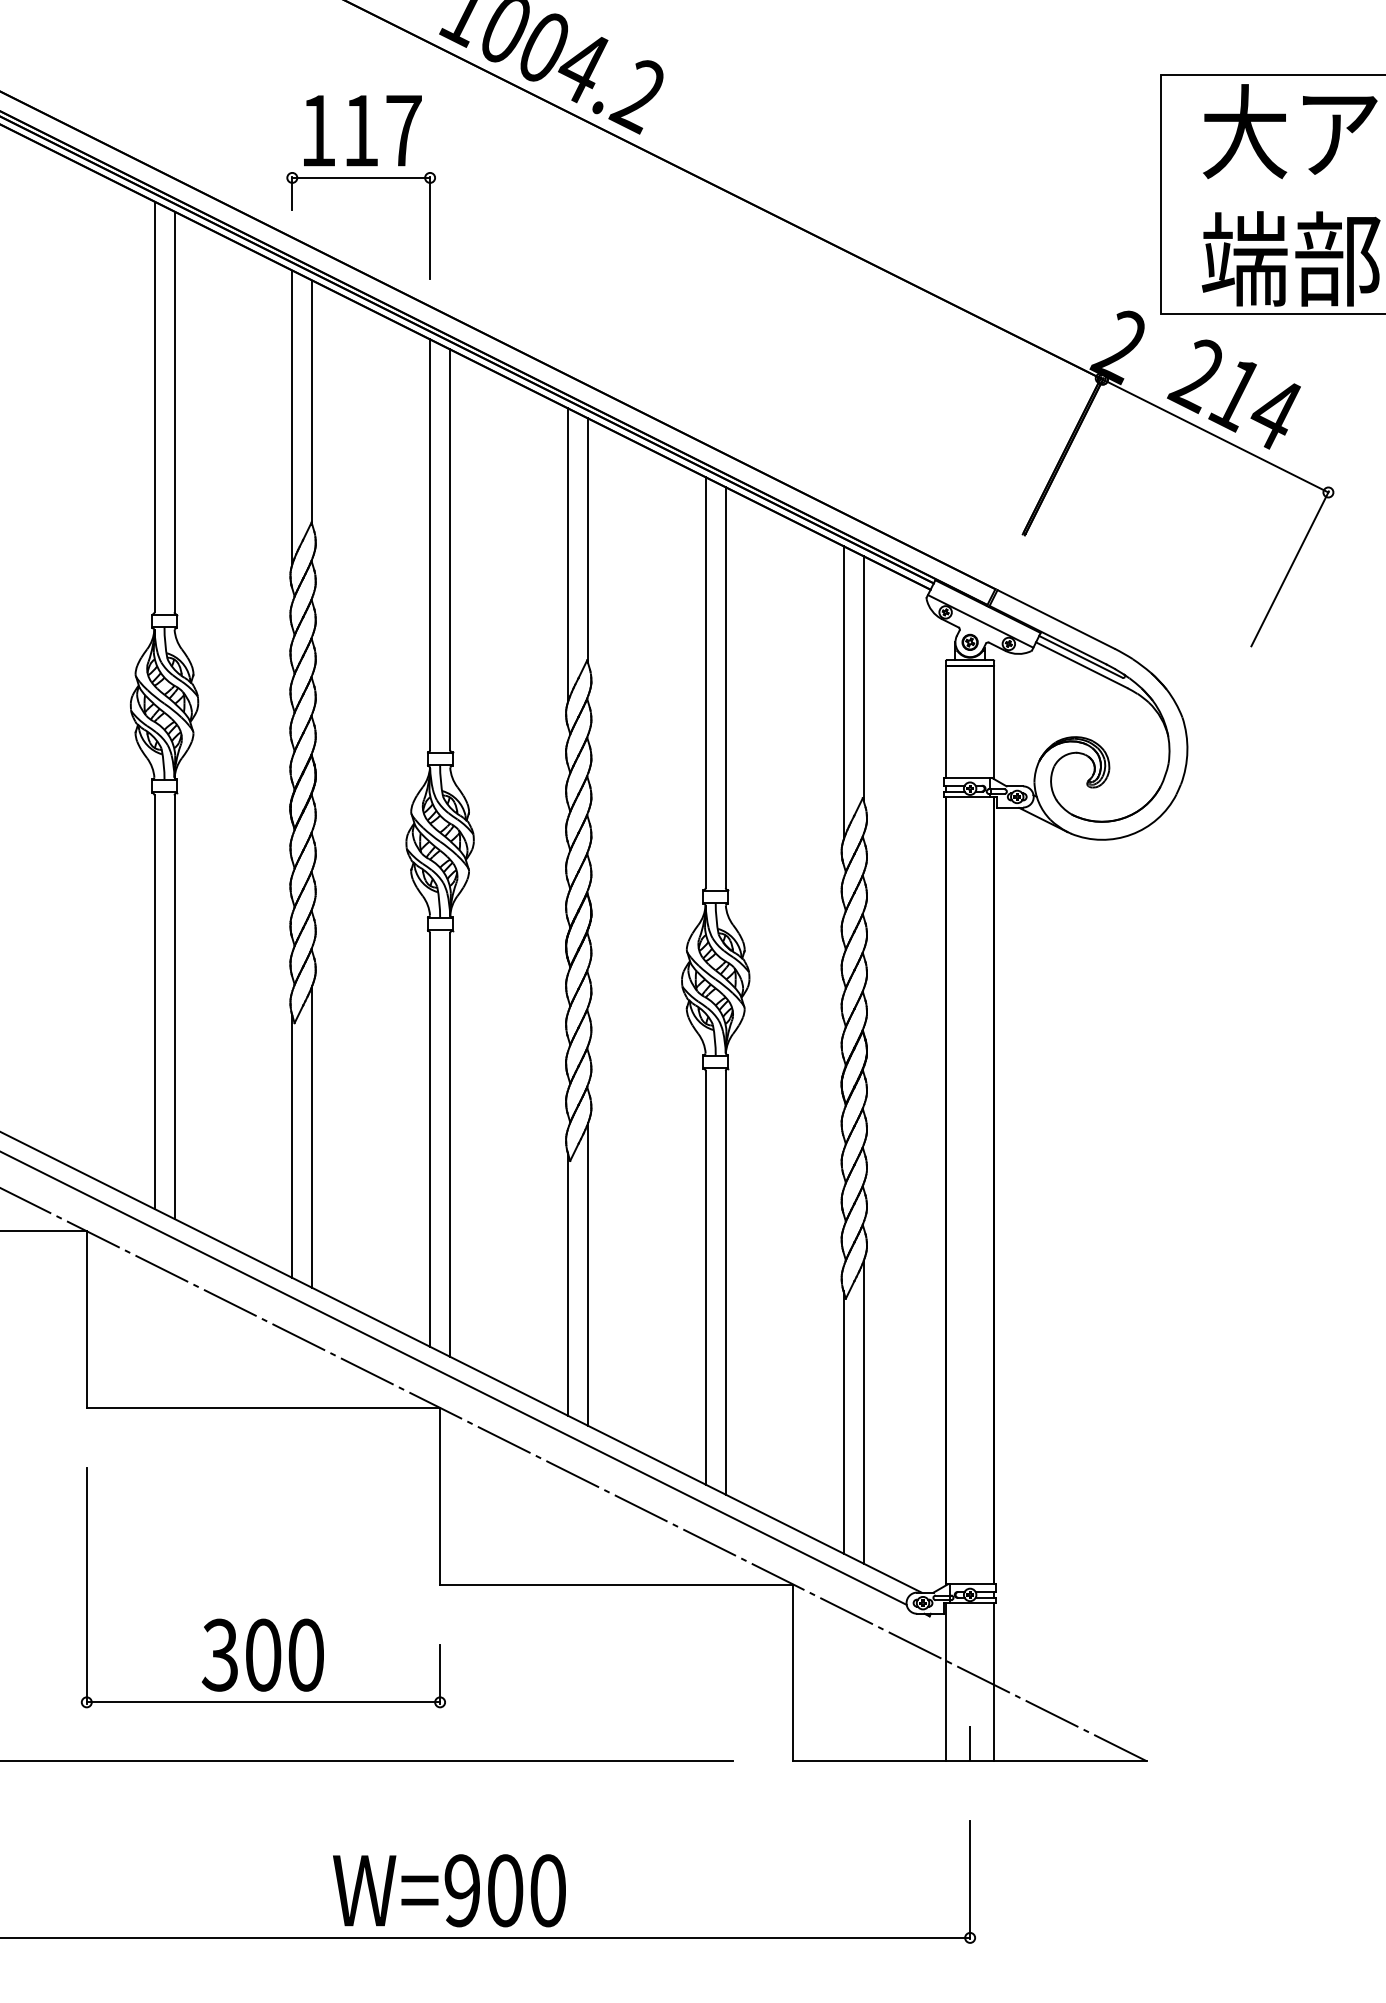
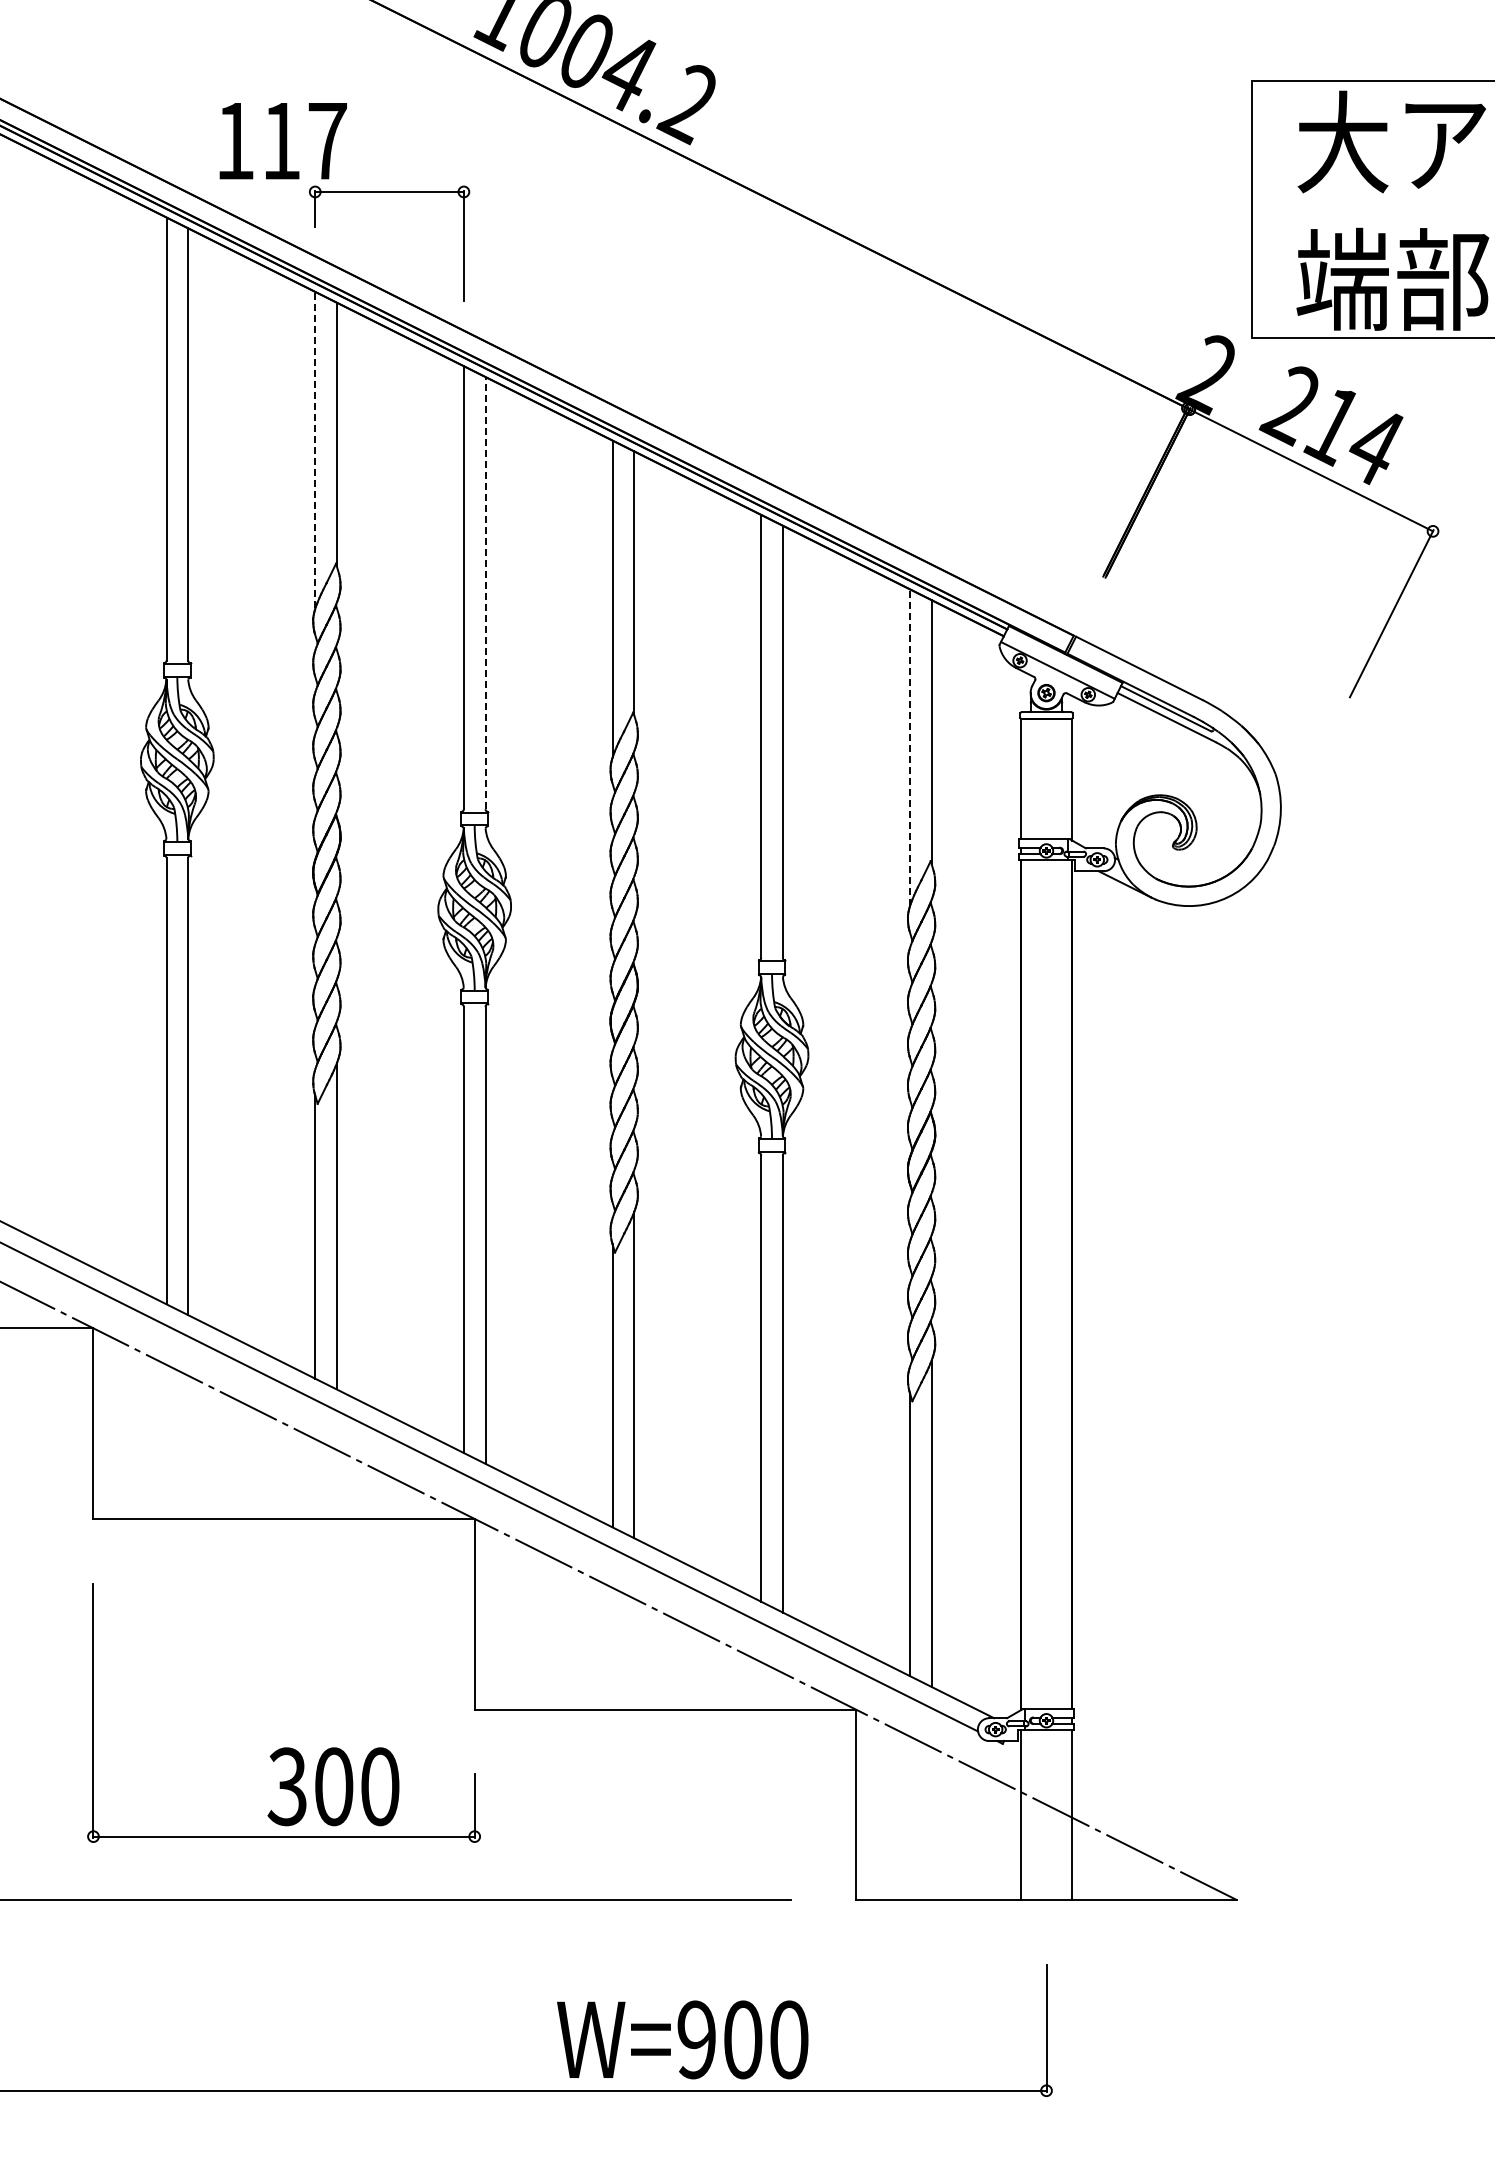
text: (362, 131) -> (282, 141), moved
line: (292, 416) -> (315, 449), solid -> dashed
line: (450, 549) -> (485, 592), solid -> dashed
line: (843, 691) -> (909, 746), solid -> dashed
text: (262, 1654) -> (333, 1786), moved
line: (970, 1743) -> (1046, 1881), removed
text: (449, 1890) -> (682, 2039), moved

